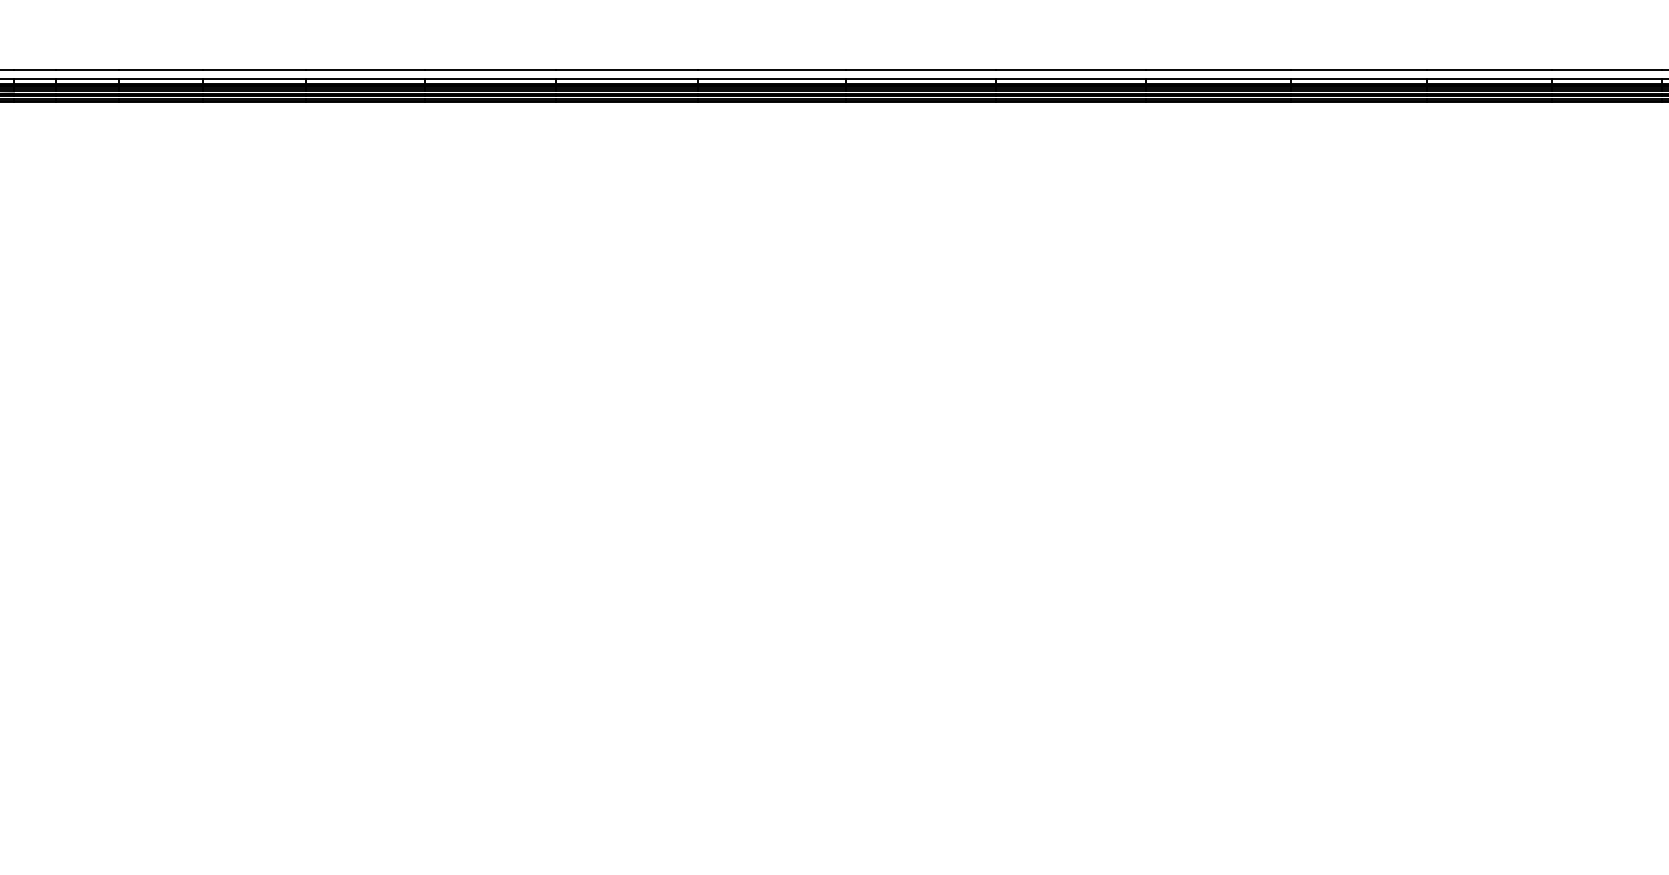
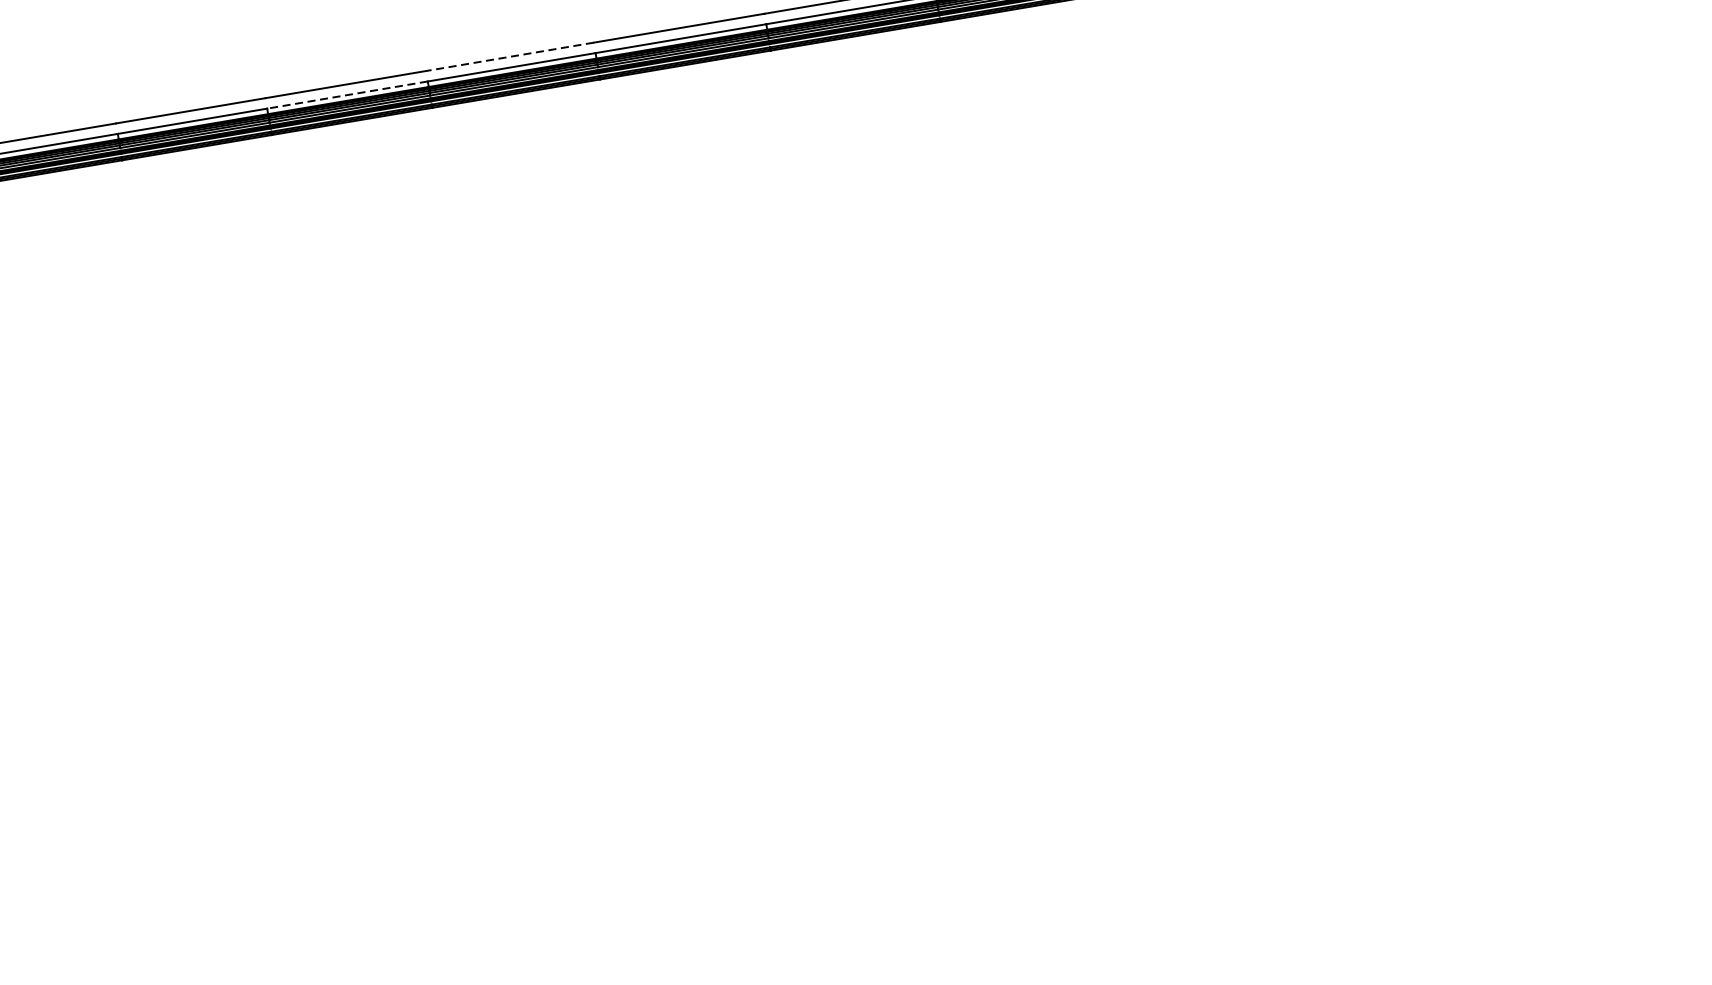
line: (771, 69) -> (509, 56), solid -> dashed
line: (627, 78) -> (347, 94), solid -> dashed

